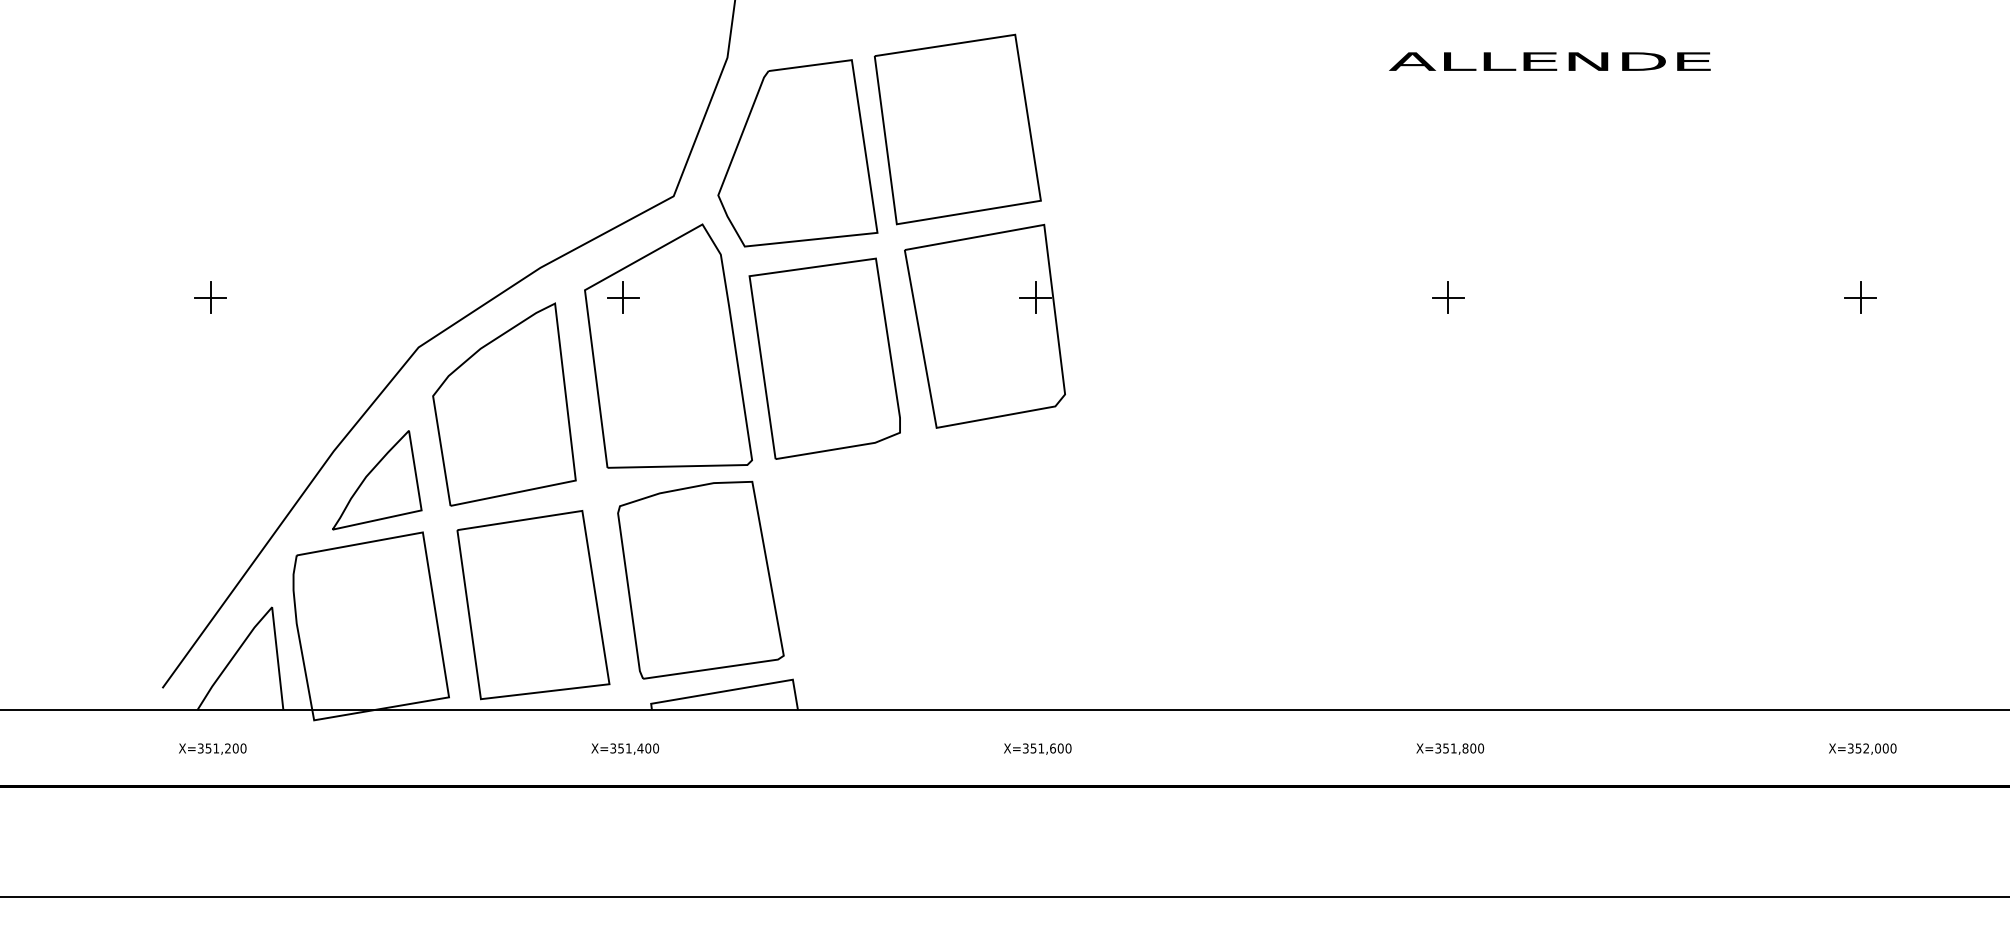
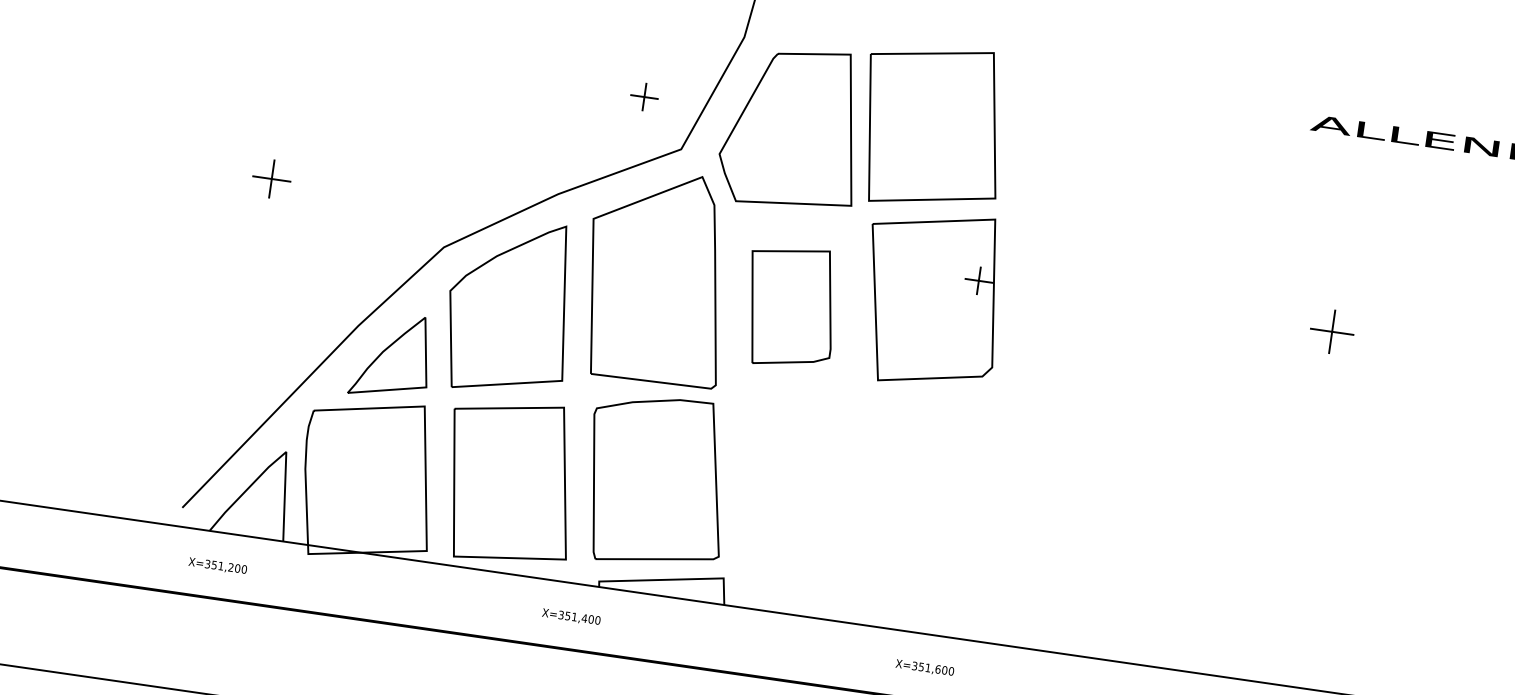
part: (210, 297) -> (271, 178), size x1.4
part: (623, 297) -> (644, 97), moved
part: (1448, 297) -> (1332, 331), size x1.6
part: (824, 358) -> (790, 306), size x0.7

